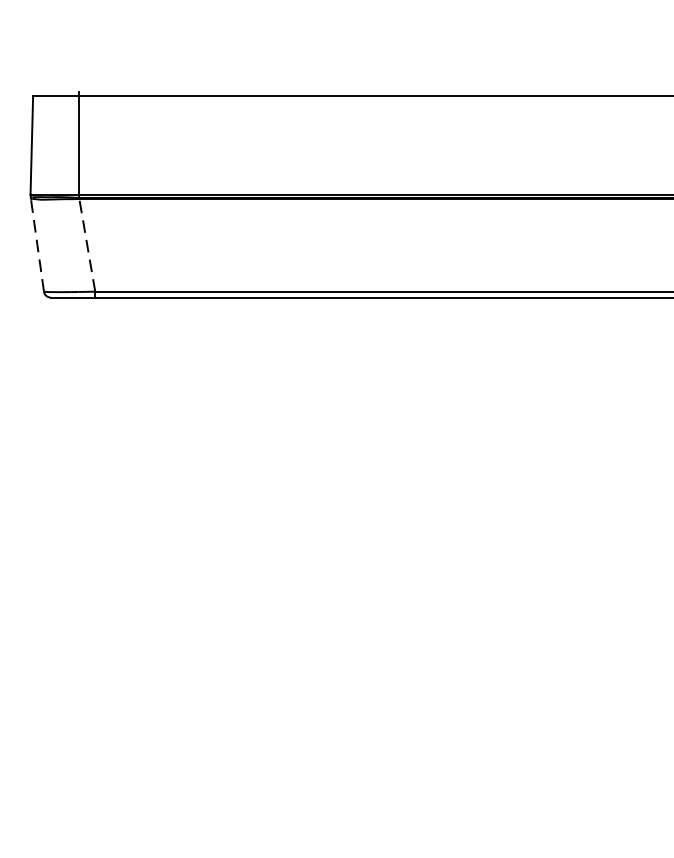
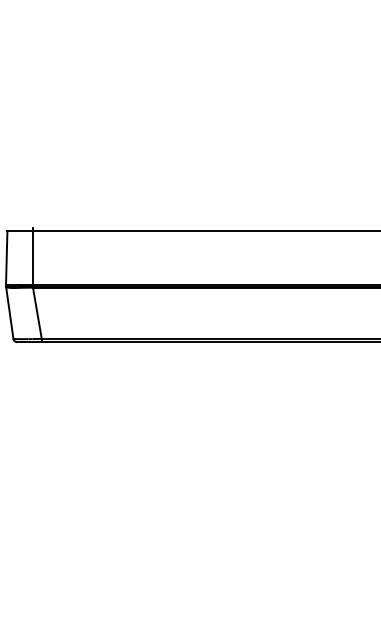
line: (36, 245) -> (9, 313), dashed -> solid
line: (87, 245) -> (37, 313), dashed -> solid

